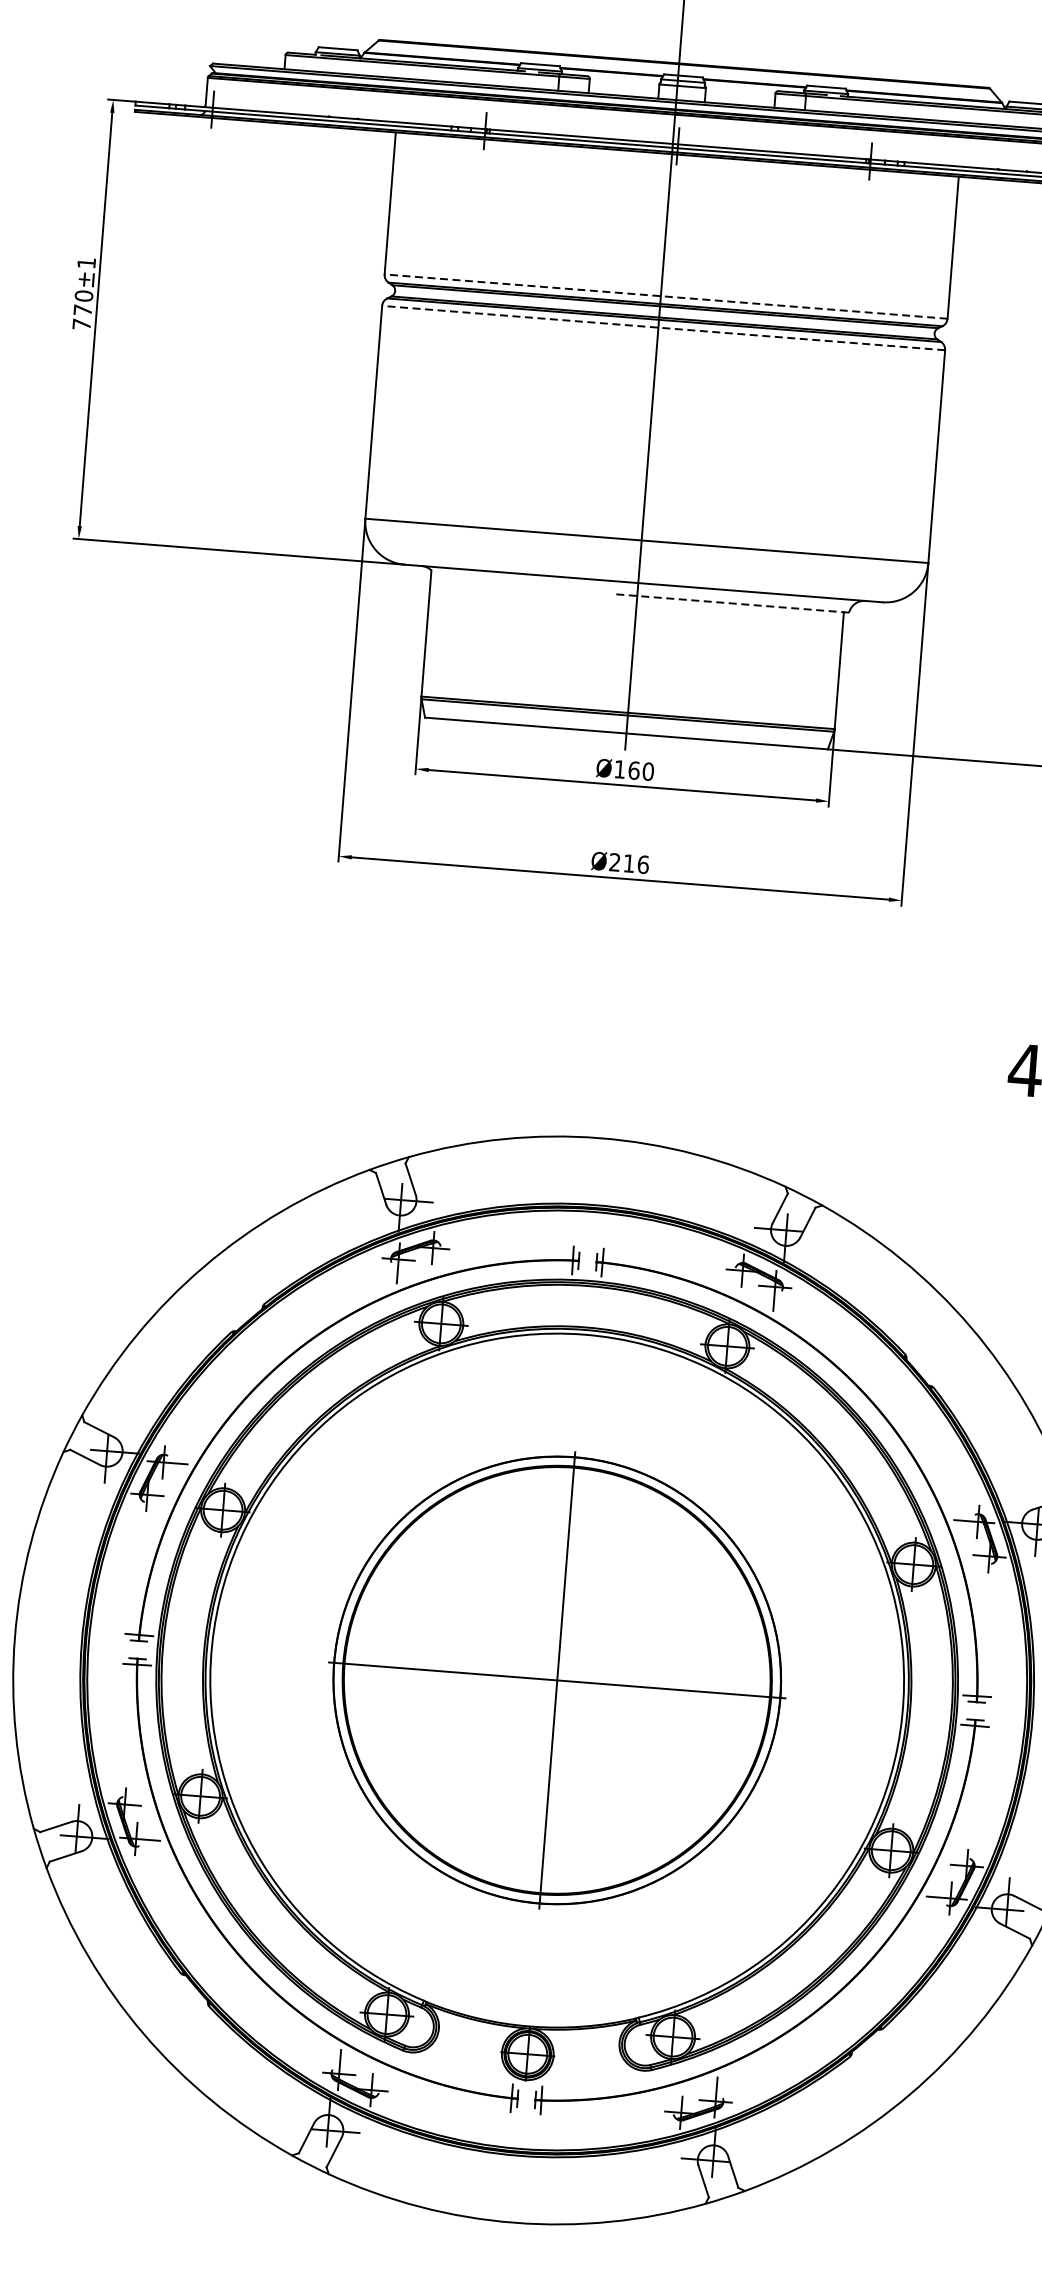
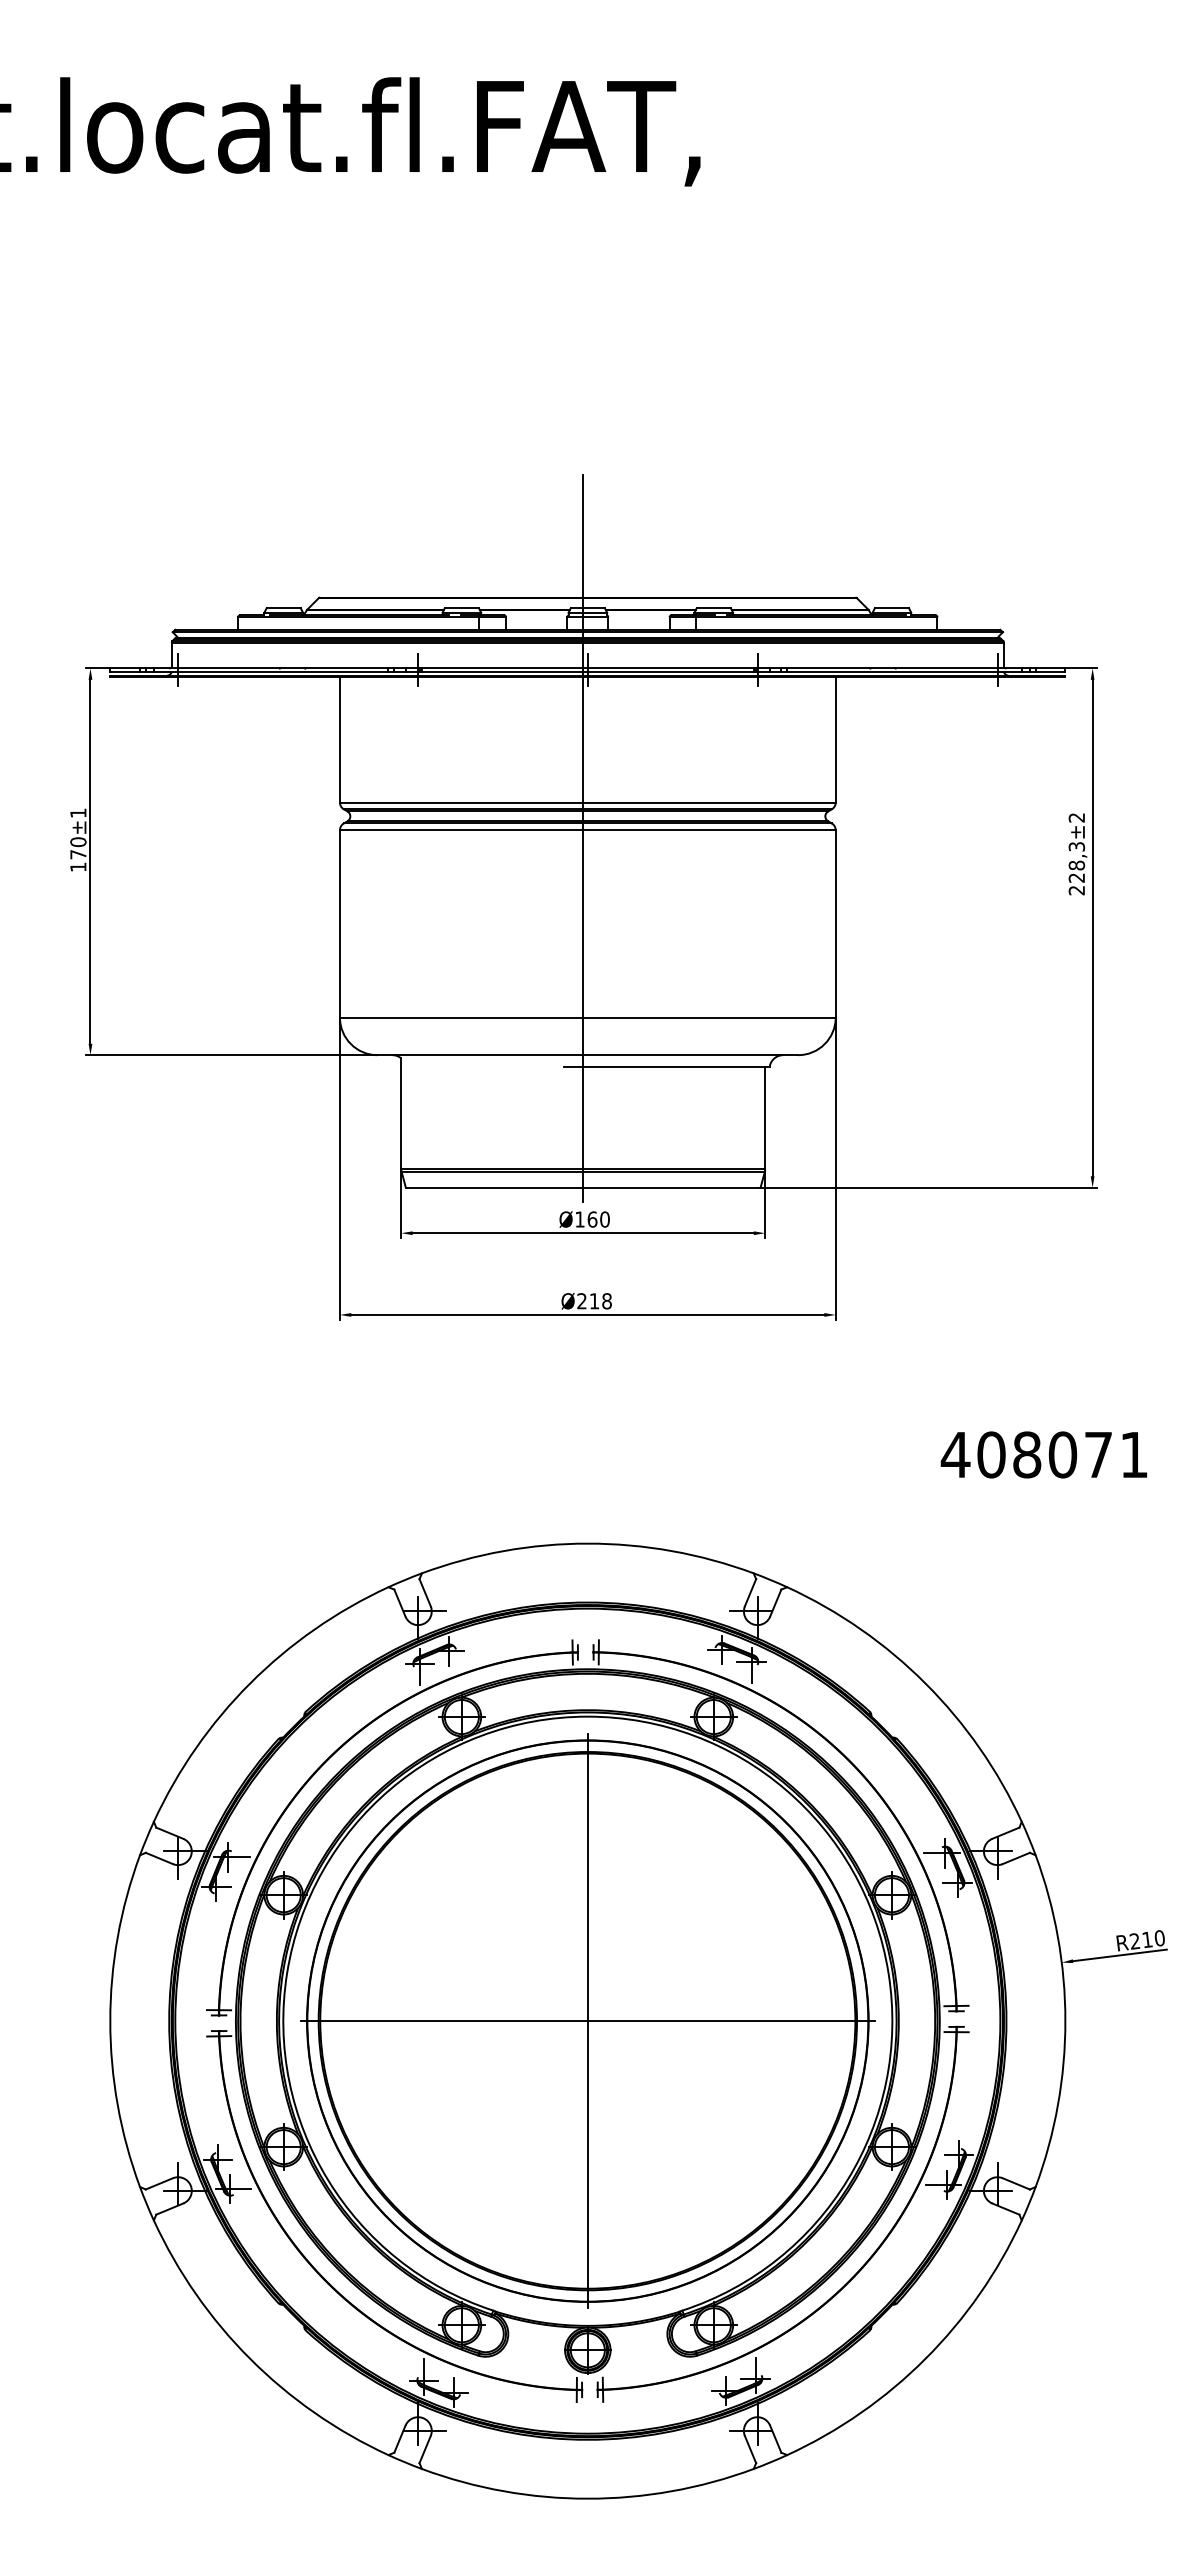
line: (665, 296) -> (587, 802), dashed -> solid
text: (82, 323) -> (78, 866), 770 -> 170
line: (663, 328) -> (587, 830), dashed -> solid
line: (732, 603) -> (667, 1066), dashed -> solid
text: (642, 864) -> (606, 1301), 216 -> 218
part: (556, 1679) -> (587, 2020), size x1.43

